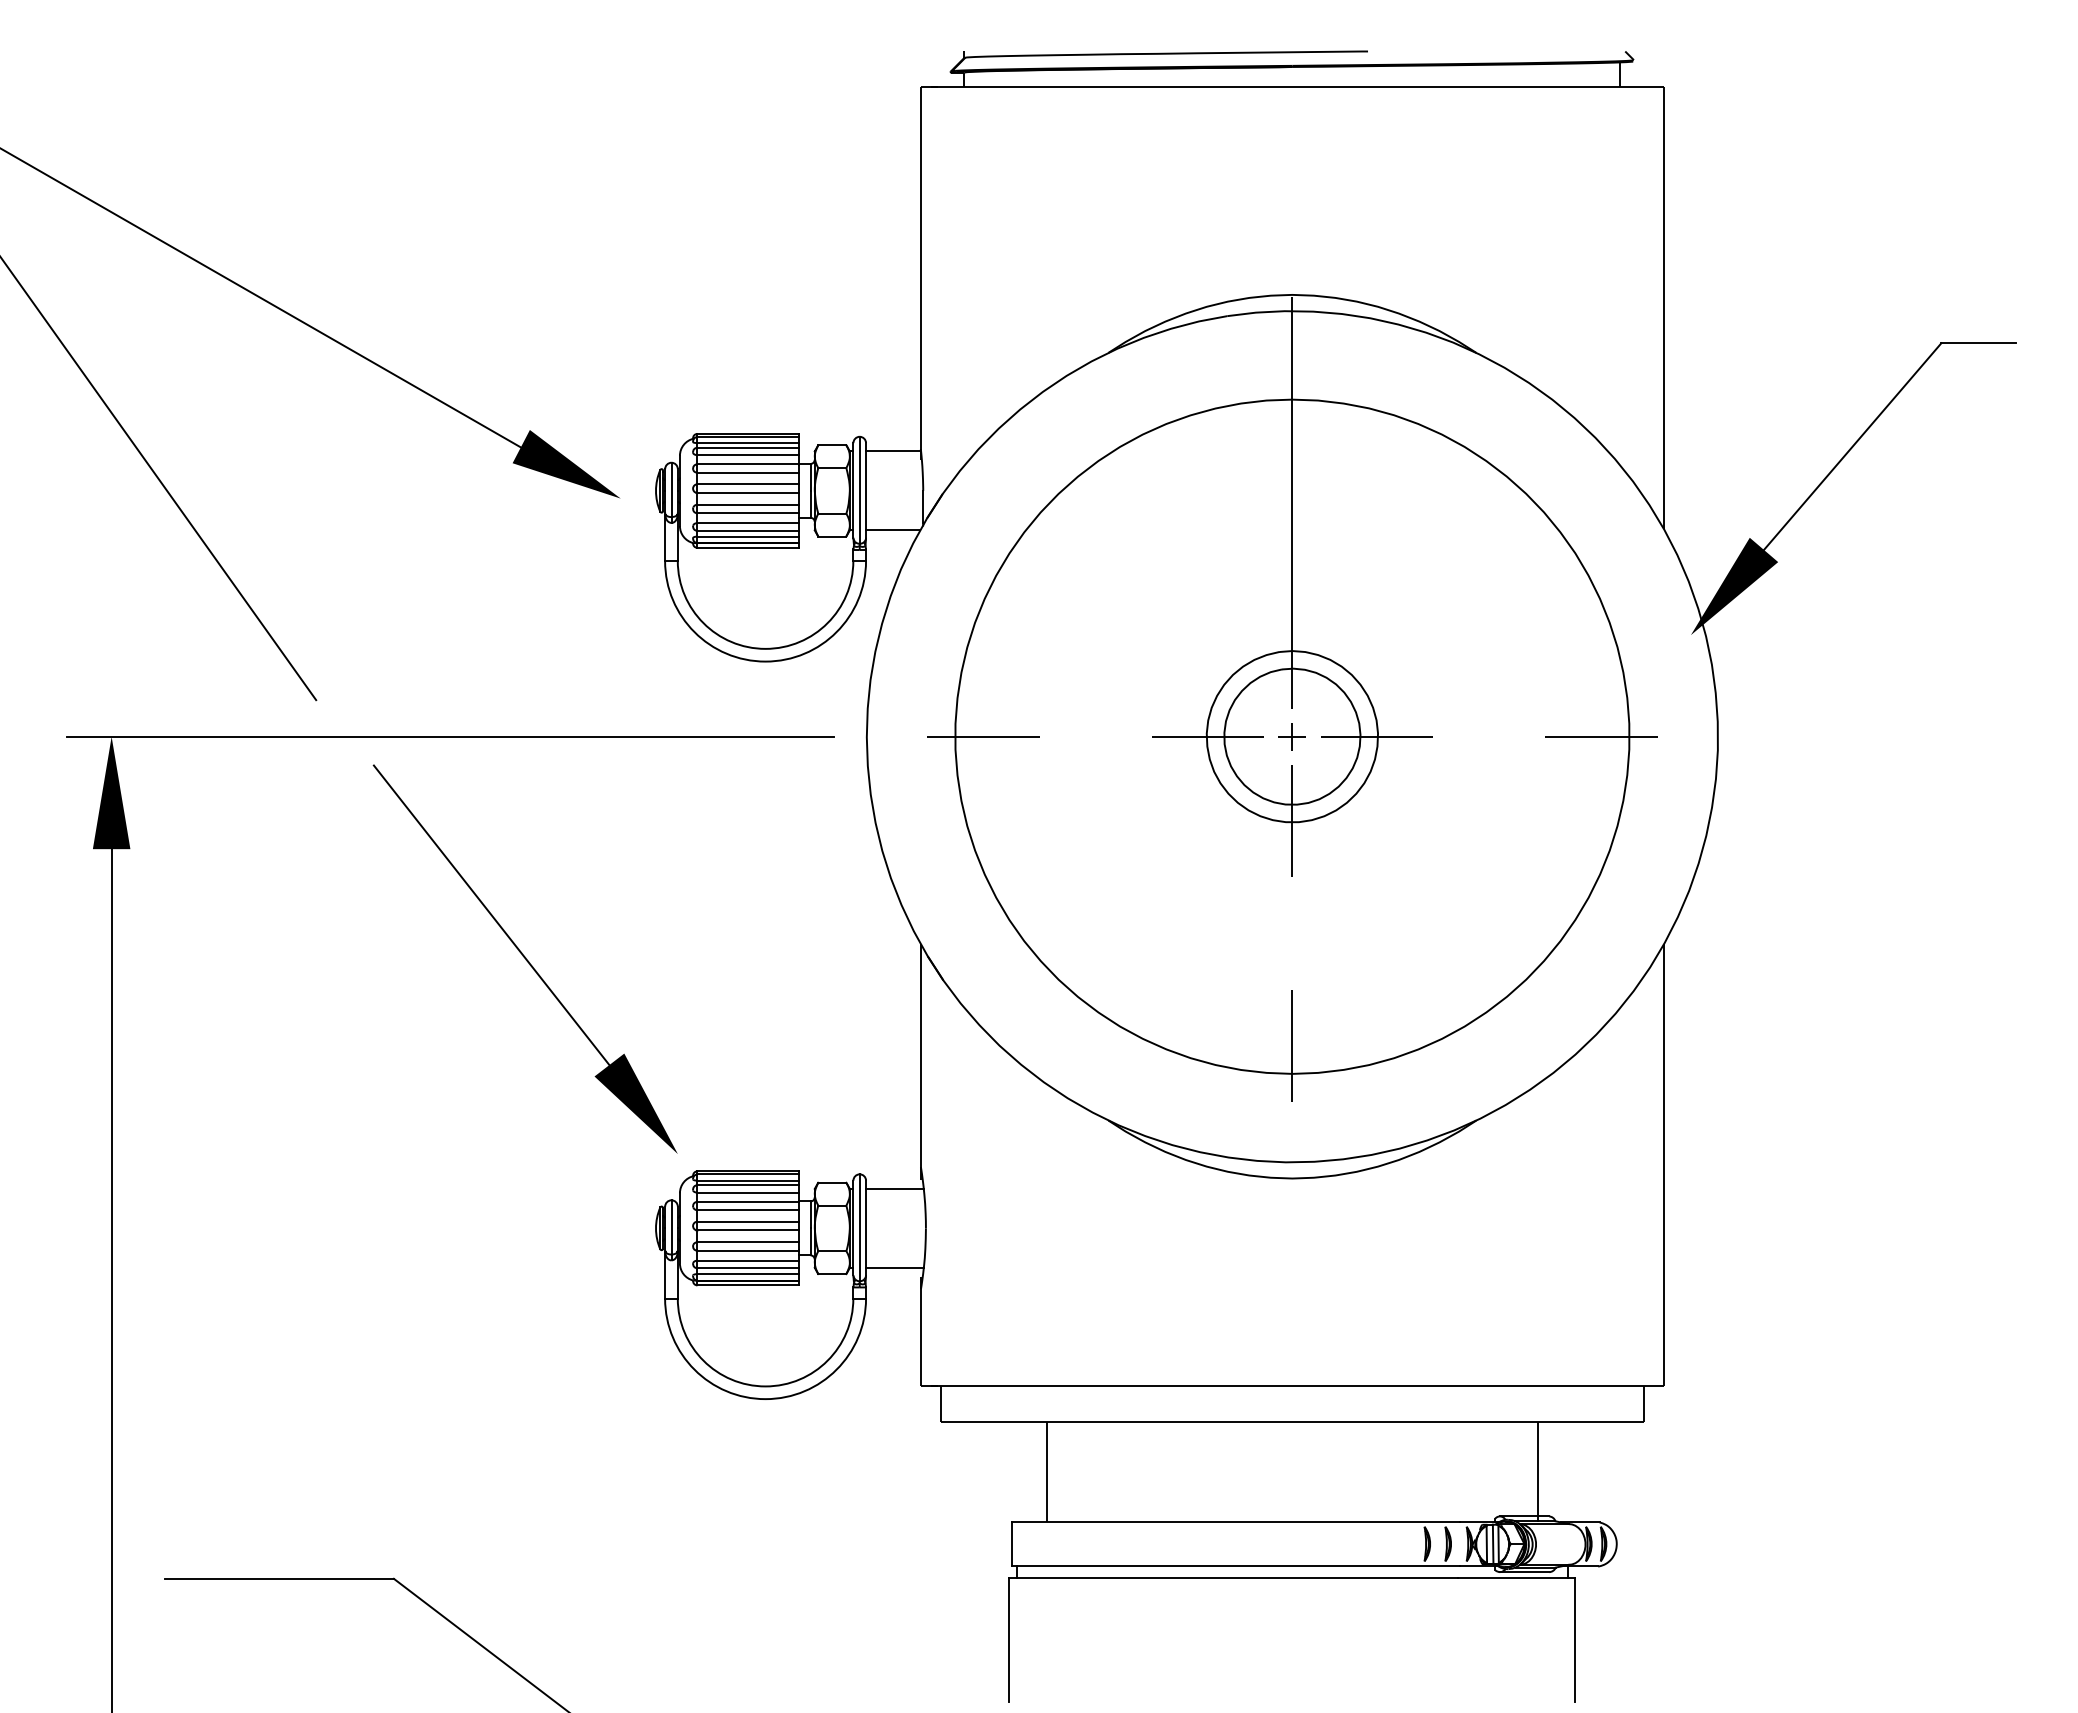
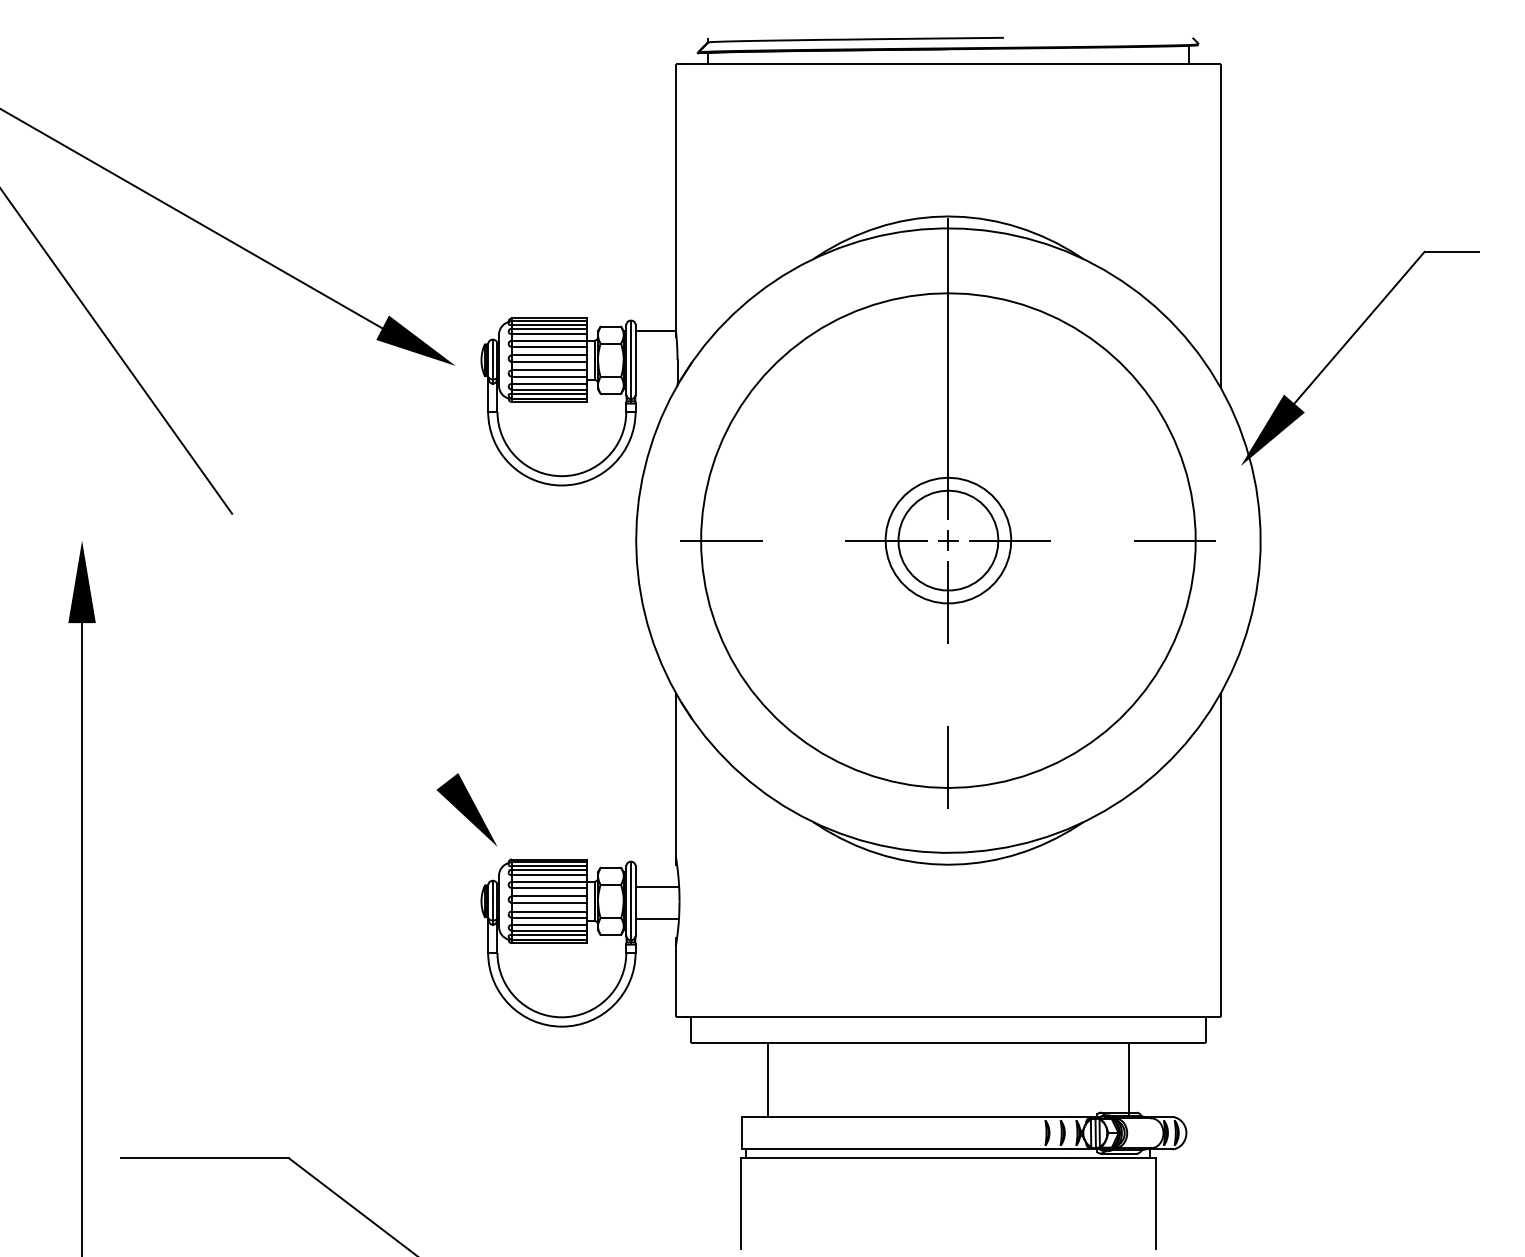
line: (893, 530) -> (655, 389), removed
line: (449, 736) -> (329, 540), removed
line: (491, 915) -> (360, 671), removed
line: (894, 1188) -> (656, 918), moved
line: (894, 1267) -> (656, 886), moved

